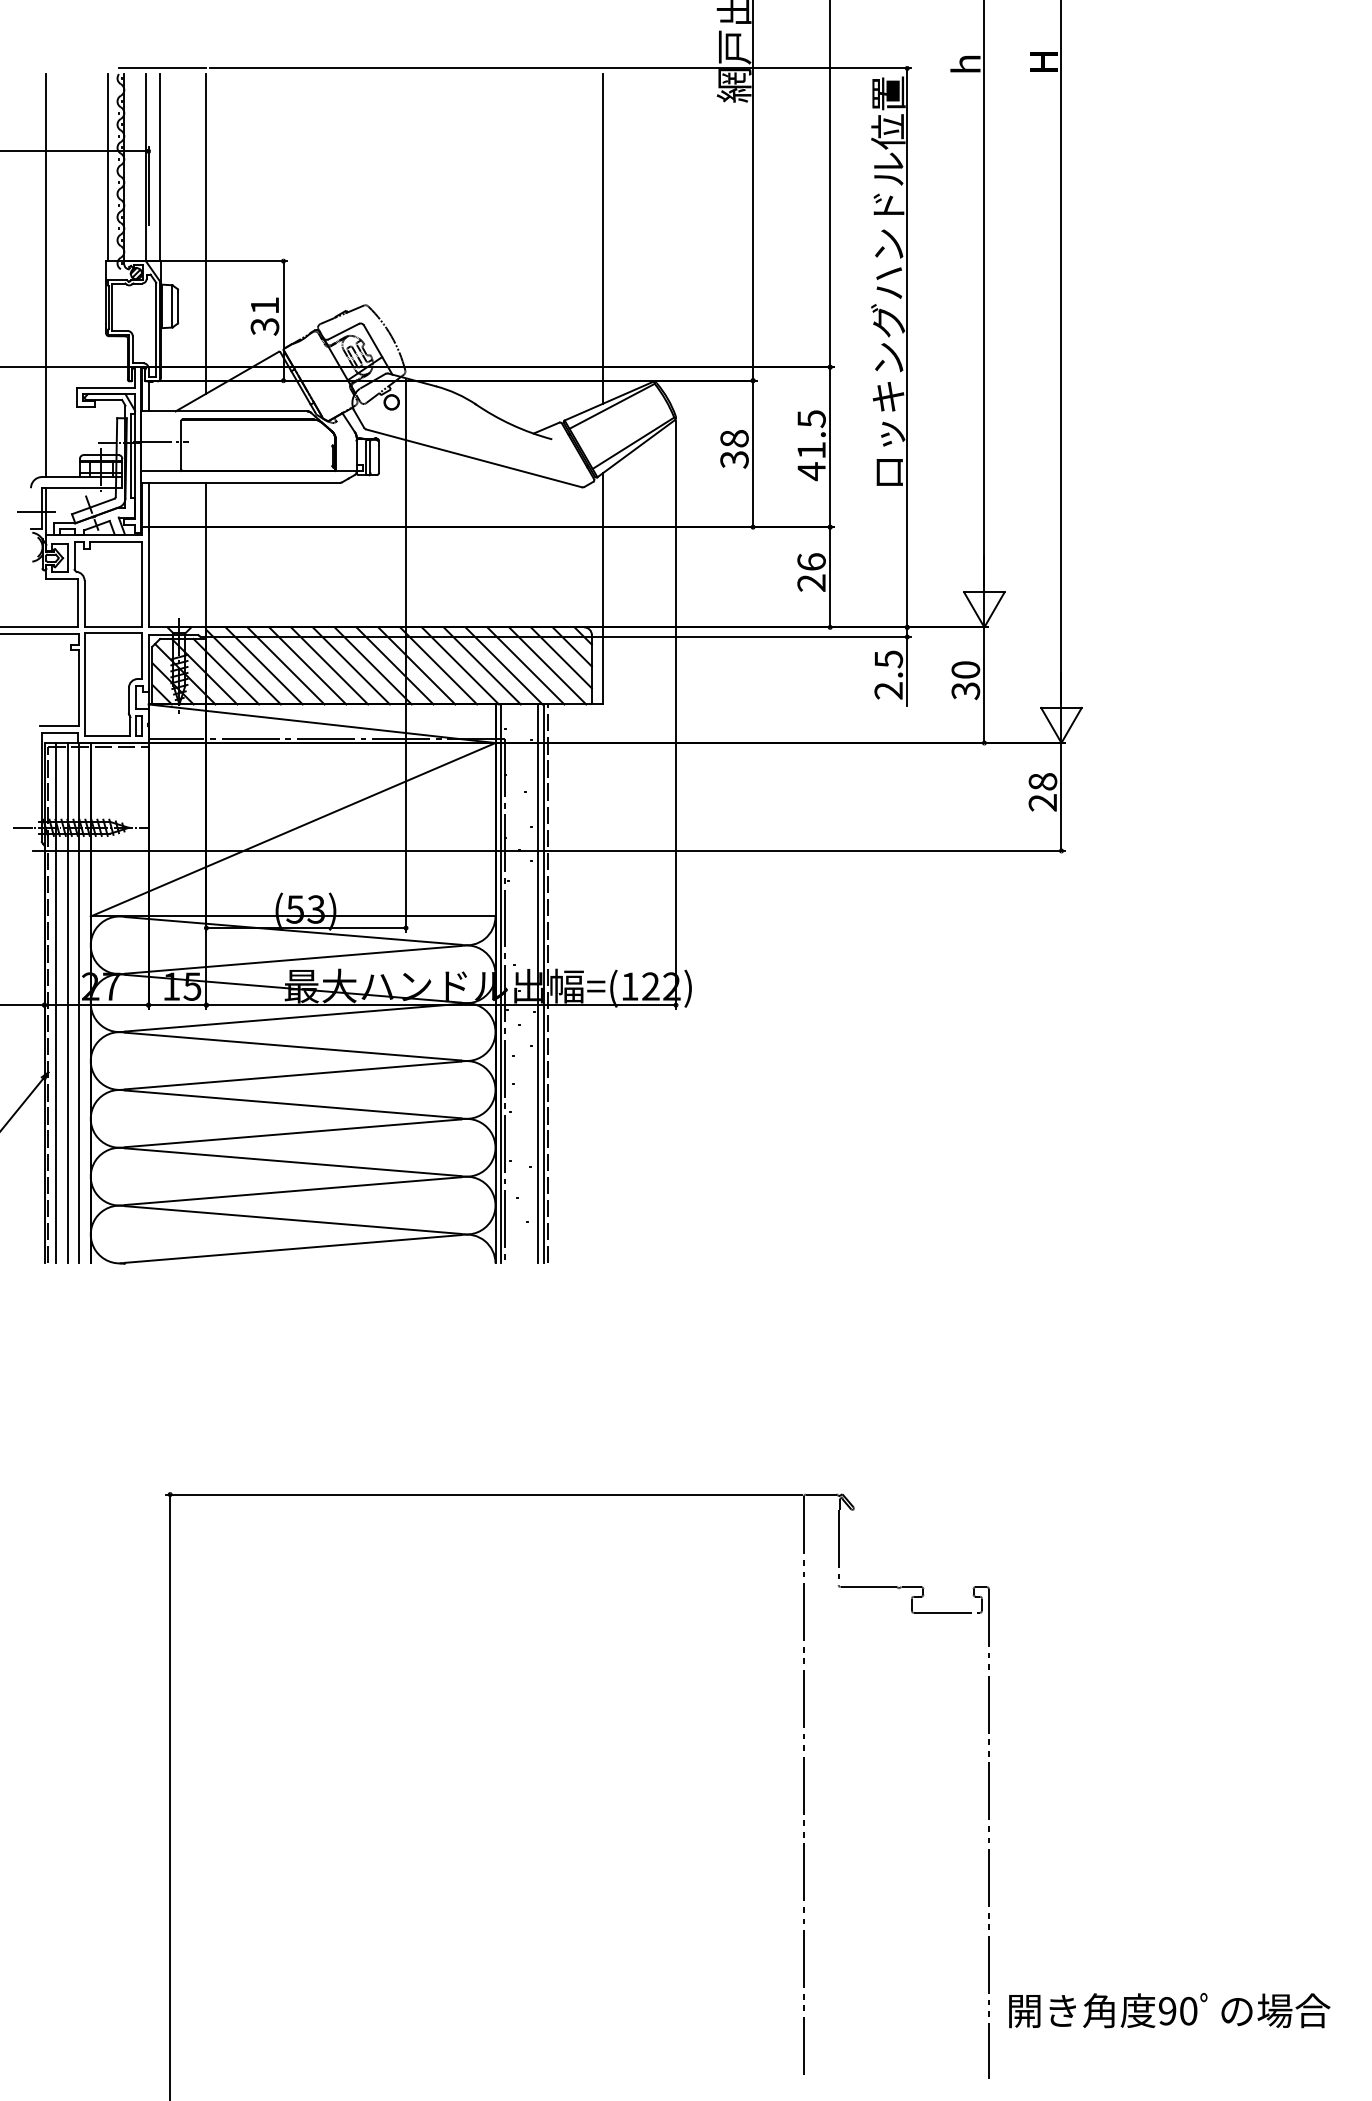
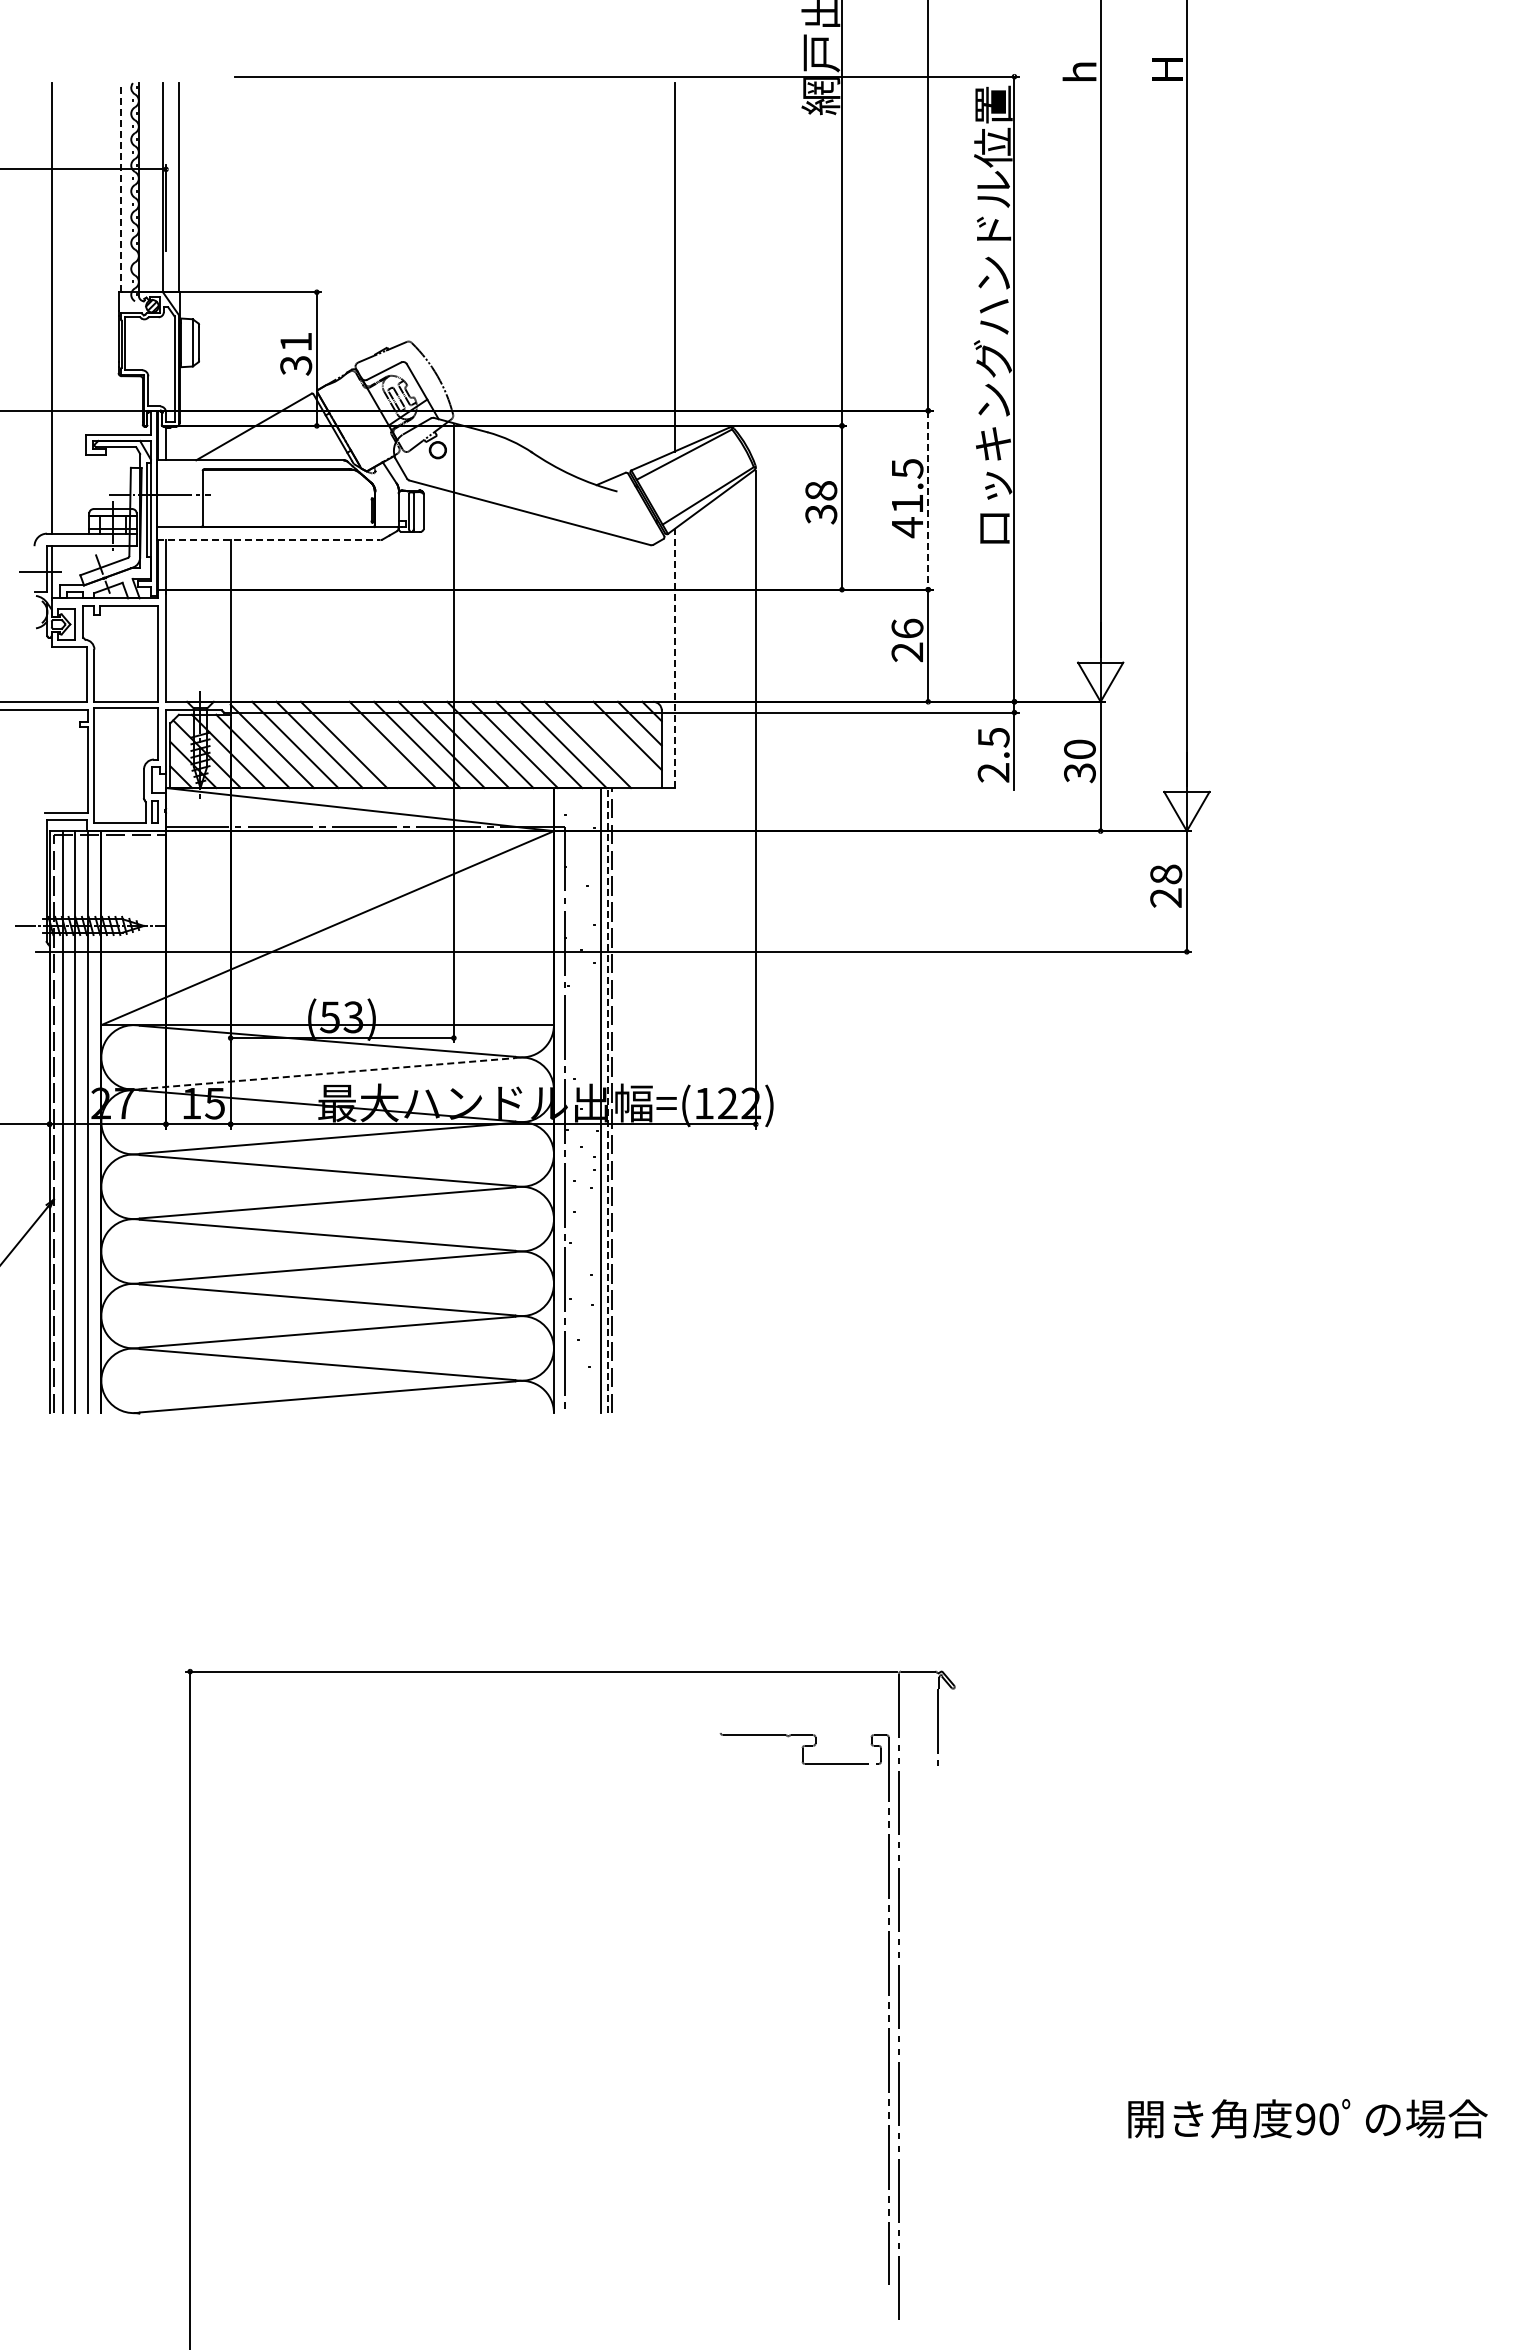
line: (162, 68) -> (181, 76), removed
line: (107, 167) -> (120, 187), solid -> dashed
line: (206, 233) -> (230, 261), removed
line: (830, 447) -> (928, 500), solid -> dashed
line: (240, 483) -> (268, 540), solid -> dashed
line: (603, 588) -> (674, 658), solid -> dashed
line: (329, 665) -> (368, 744), removed
line: (547, 665) -> (612, 744), removed
line: (293, 959) -> (328, 1073), solid -> dashed
line: (501, 983) -> (560, 1100), removed
line: (543, 983) -> (607, 1100), solid -> dashed
part: (988, 1831) -> (888, 2008), moved
text: (1169, 2010) -> (1307, 2118), moved

